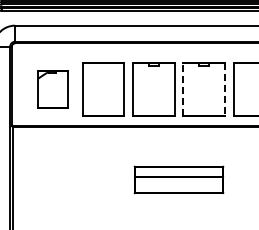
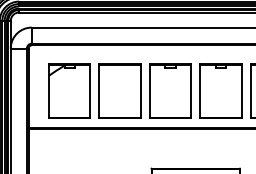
part: (52, 89) -> (69, 91), size x1.43
line: (183, 89) -> (200, 91), dashed -> solid
line: (225, 89) -> (242, 91), dashed -> solid

